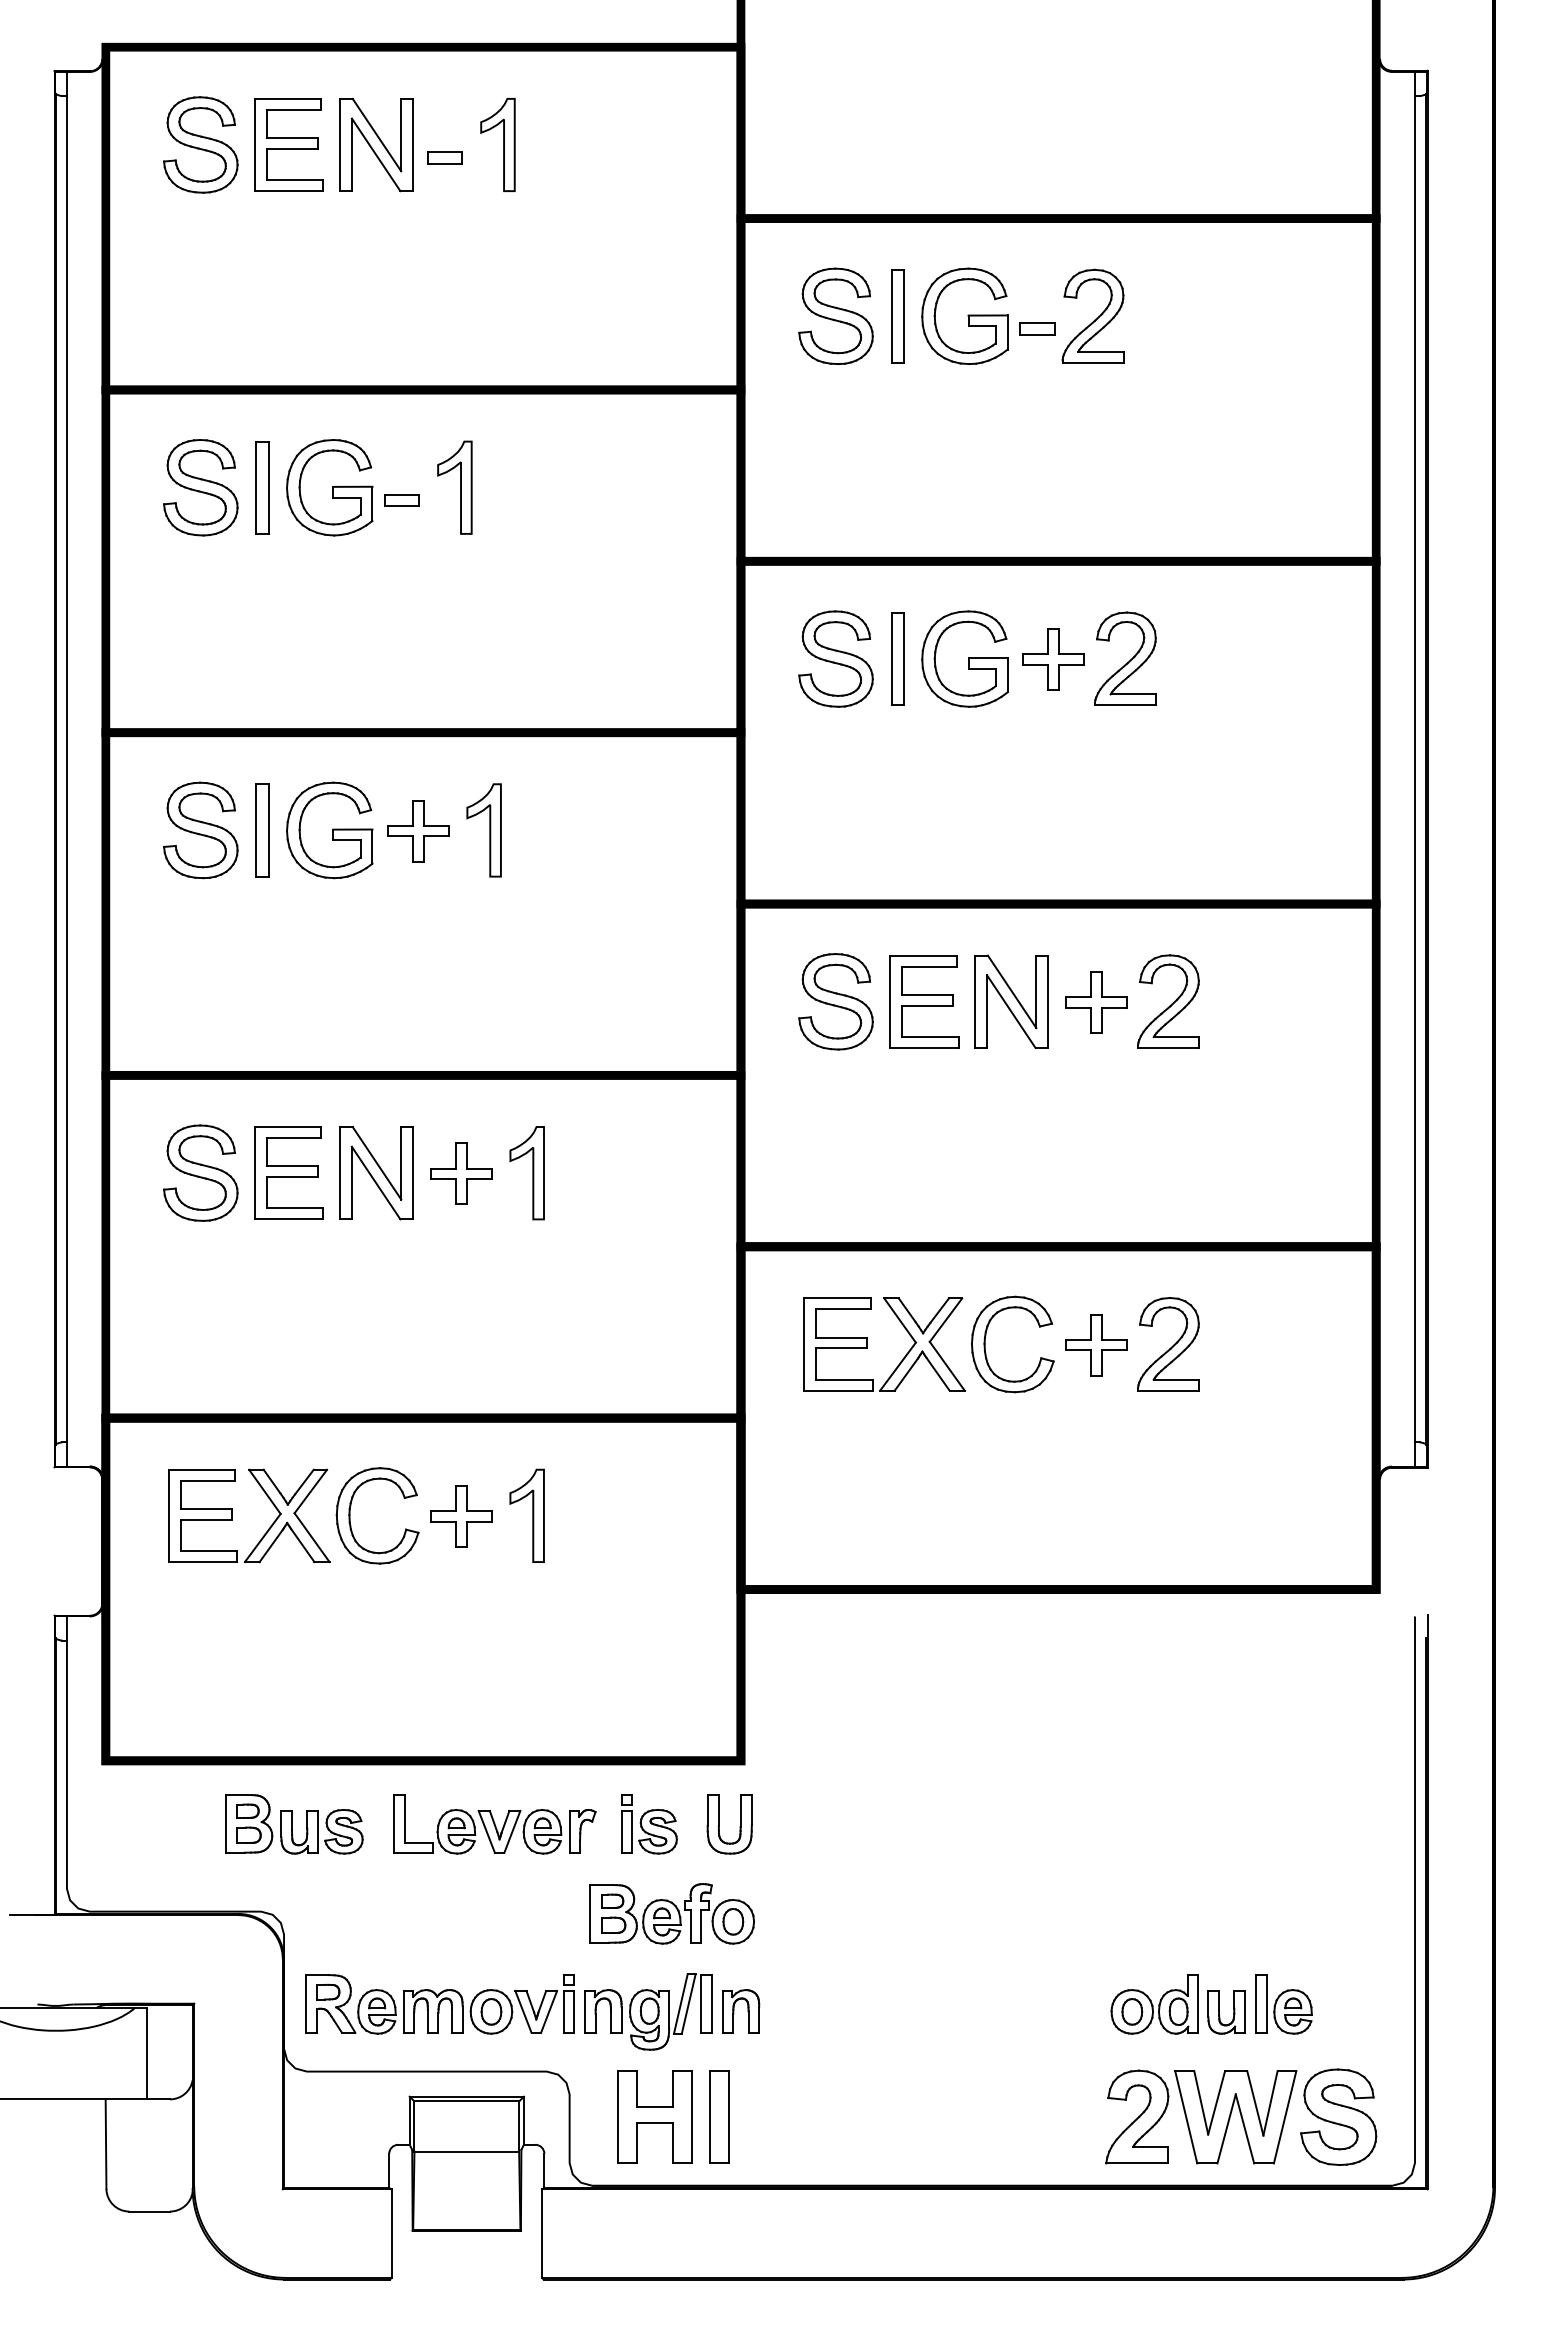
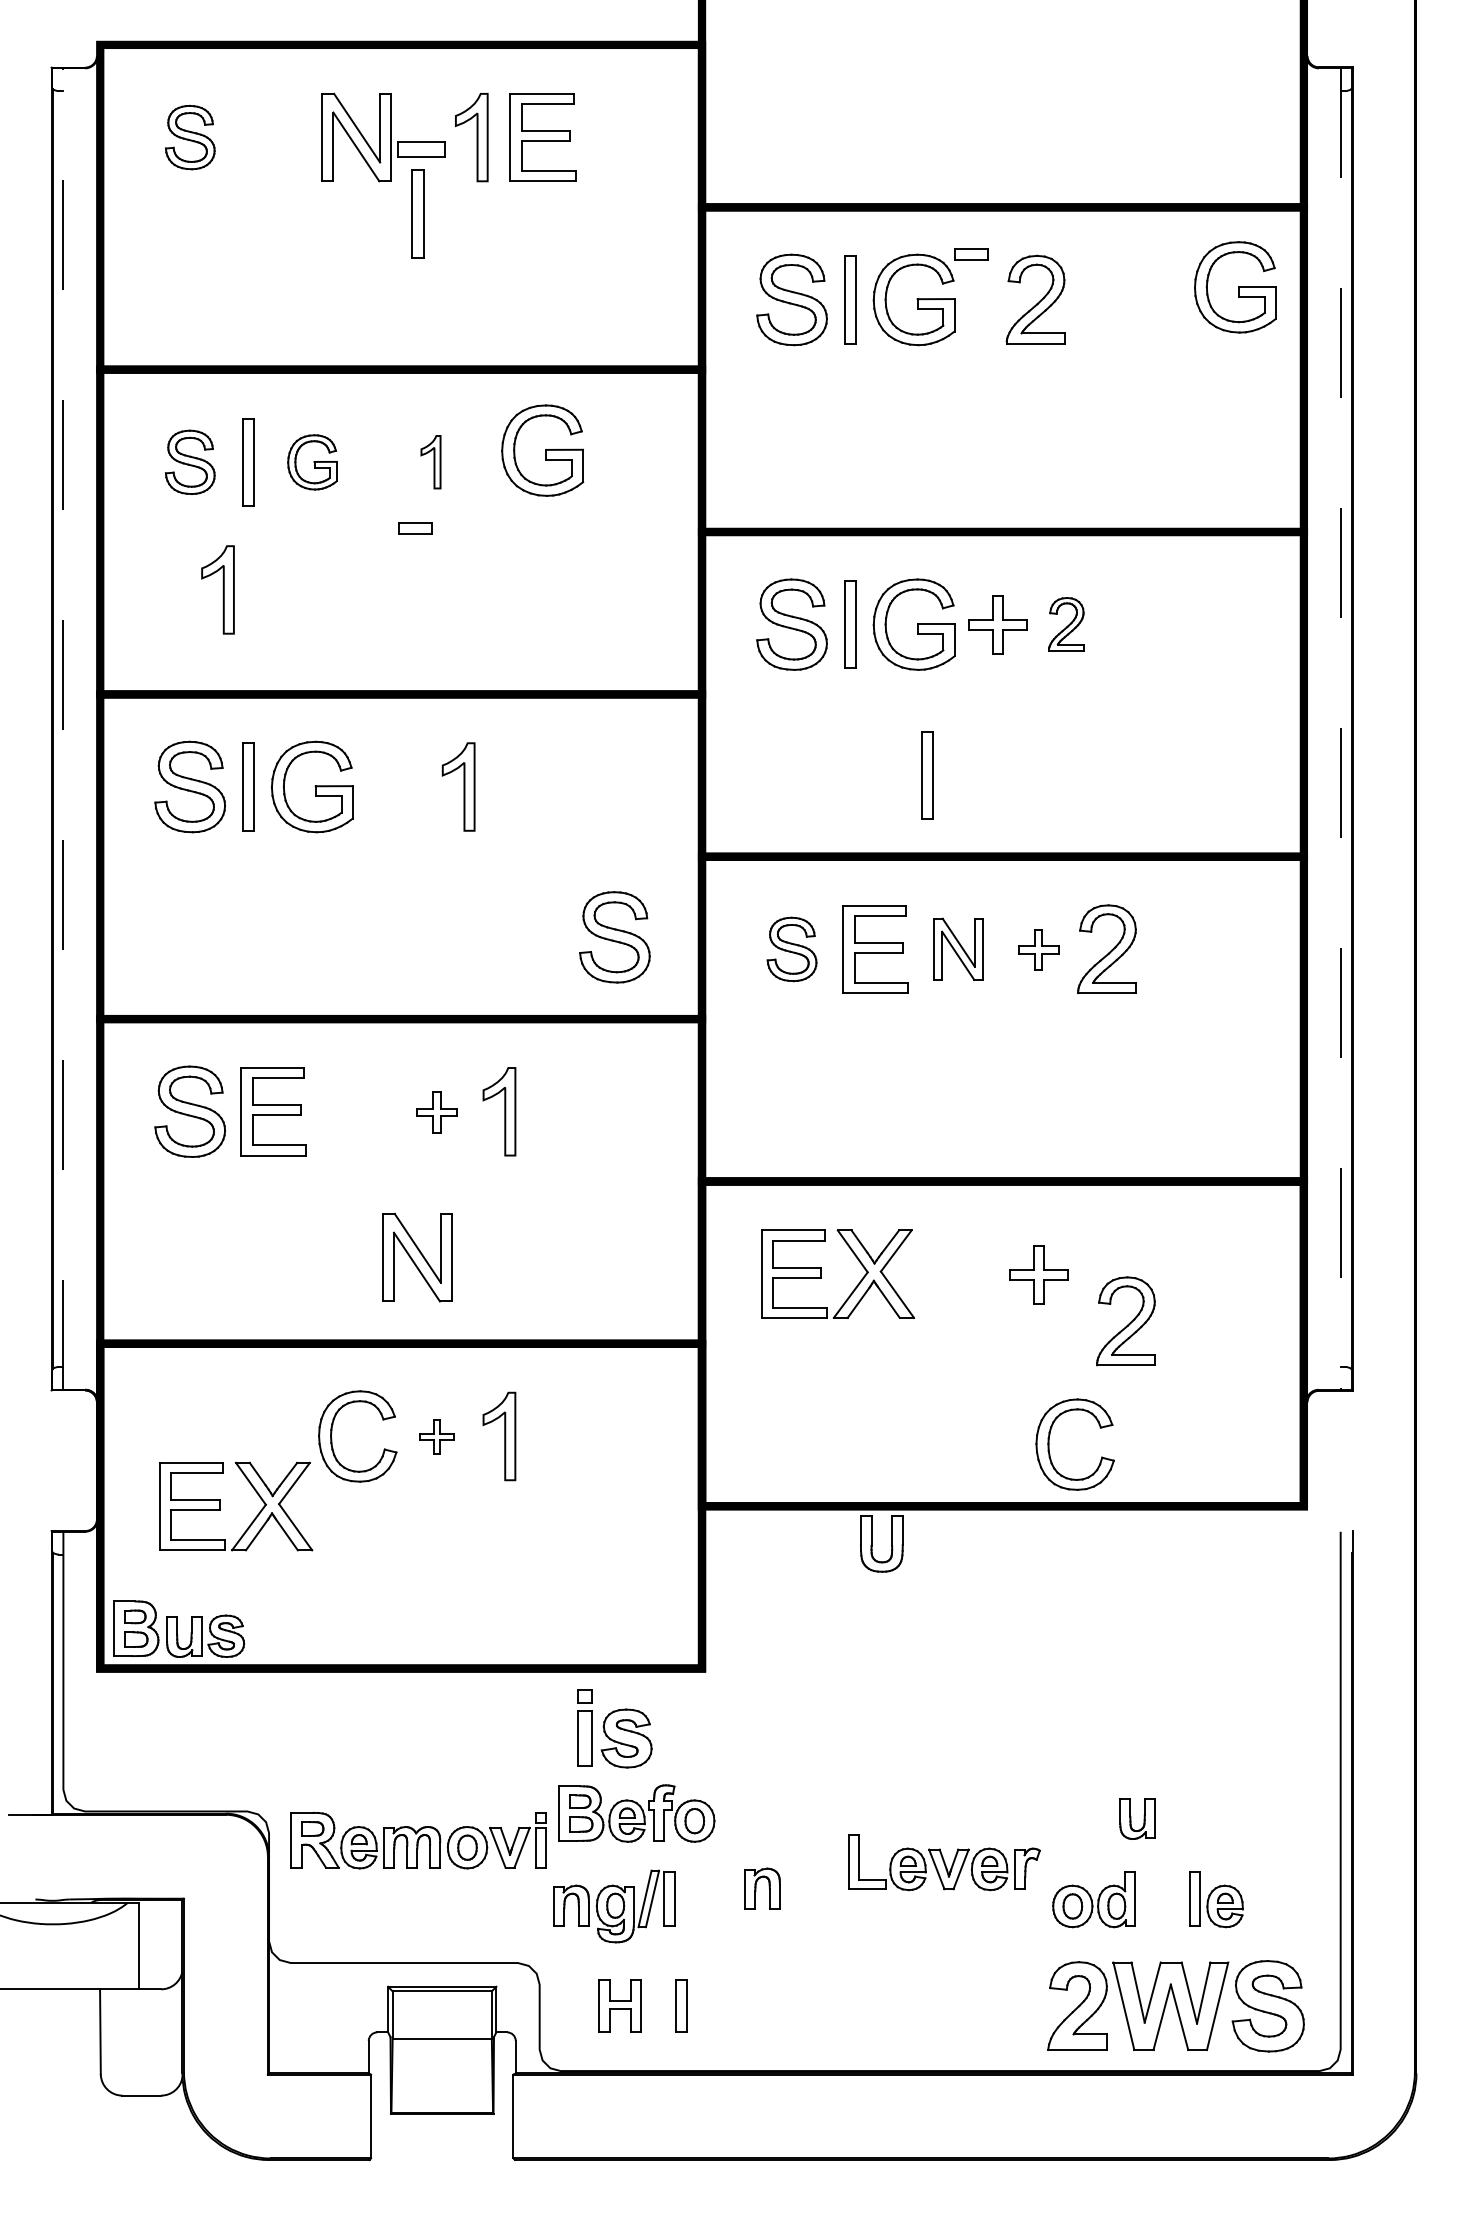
part: (200, 144) -> (189, 137), size x0.7
part: (288, 144) -> (542, 137), moved
part: (444, 157) -> (421, 149), size x1.4
part: (441, 225) -> (418, 213), added
part: (1303, 302) -> (1235, 286), added
part: (1037, 328) -> (971, 253), moved
part: (572, 475) -> (542, 450), added
part: (200, 487) -> (189, 462), size x0.7
part: (329, 487) -> (312, 462), size x0.6
part: (454, 487) -> (430, 462), size x0.6
part: (401, 500) -> (415, 528), moved
part: (229, 622) -> (217, 590), added
part: (1125, 658) -> (1066, 624), size x0.6
line: (66, 768) -> (62, 728), solid -> dashed
line: (1414, 769) -> (1340, 729), solid -> dashed
part: (978, 817) -> (927, 774), added
part: (418, 831) -> (396, 788), removed
part: (648, 988) -> (614, 936), added
part: (835, 1001) -> (791, 949), size x0.7
part: (1011, 1001) -> (958, 949), size x0.7
part: (1096, 1002) -> (1038, 950), size x0.7
part: (376, 1173) -> (417, 1257), moved
part: (461, 1173) -> (437, 1112), size x0.7
part: (985, 1344) -> (1049, 1444), moved
part: (1168, 1344) -> (1126, 1321), moved
part: (232, 1515) -> (220, 1506), moved
part: (461, 1516) -> (437, 1437), size x0.6
part: (294, 1824) -> (179, 1629), moved
part: (494, 1824) -> (944, 1862), moved
part: (649, 1824) -> (615, 1728), size x1.4
part: (719, 1824) -> (872, 1544), moved
part: (439, 2004) -> (418, 1840), moved
part: (741, 2011) -> (763, 1889), moved
part: (1220, 2015) -> (1131, 1821), moved
part: (654, 2116) -> (620, 2005), size x0.6
part: (719, 2116) -> (681, 2005), size x0.6

